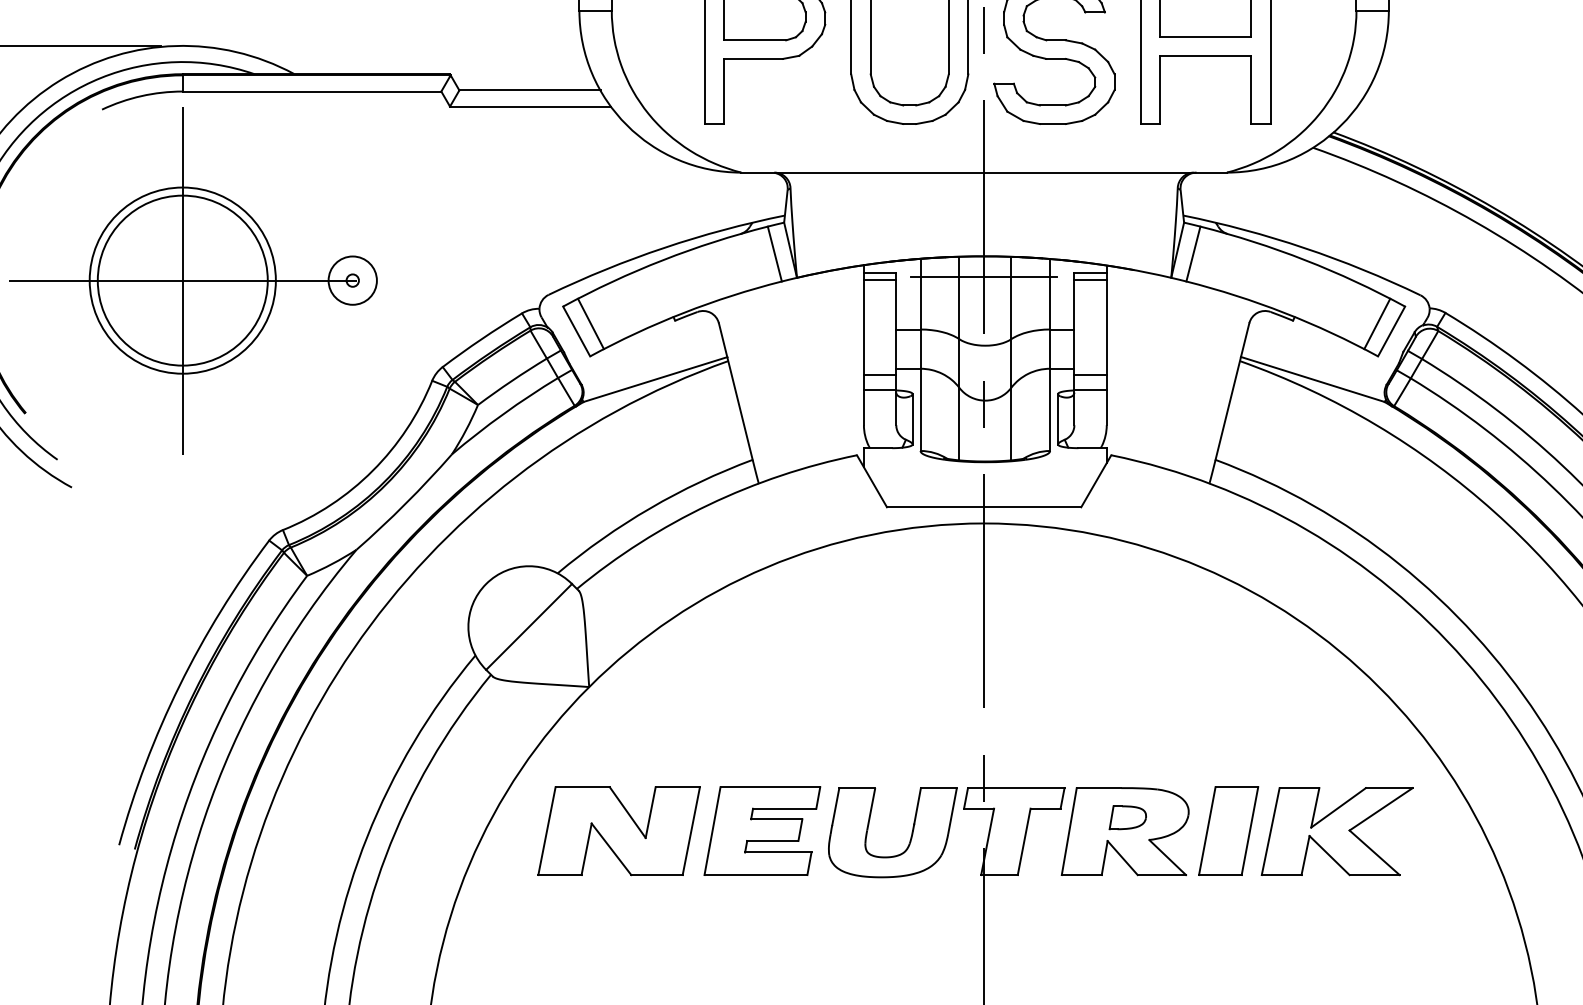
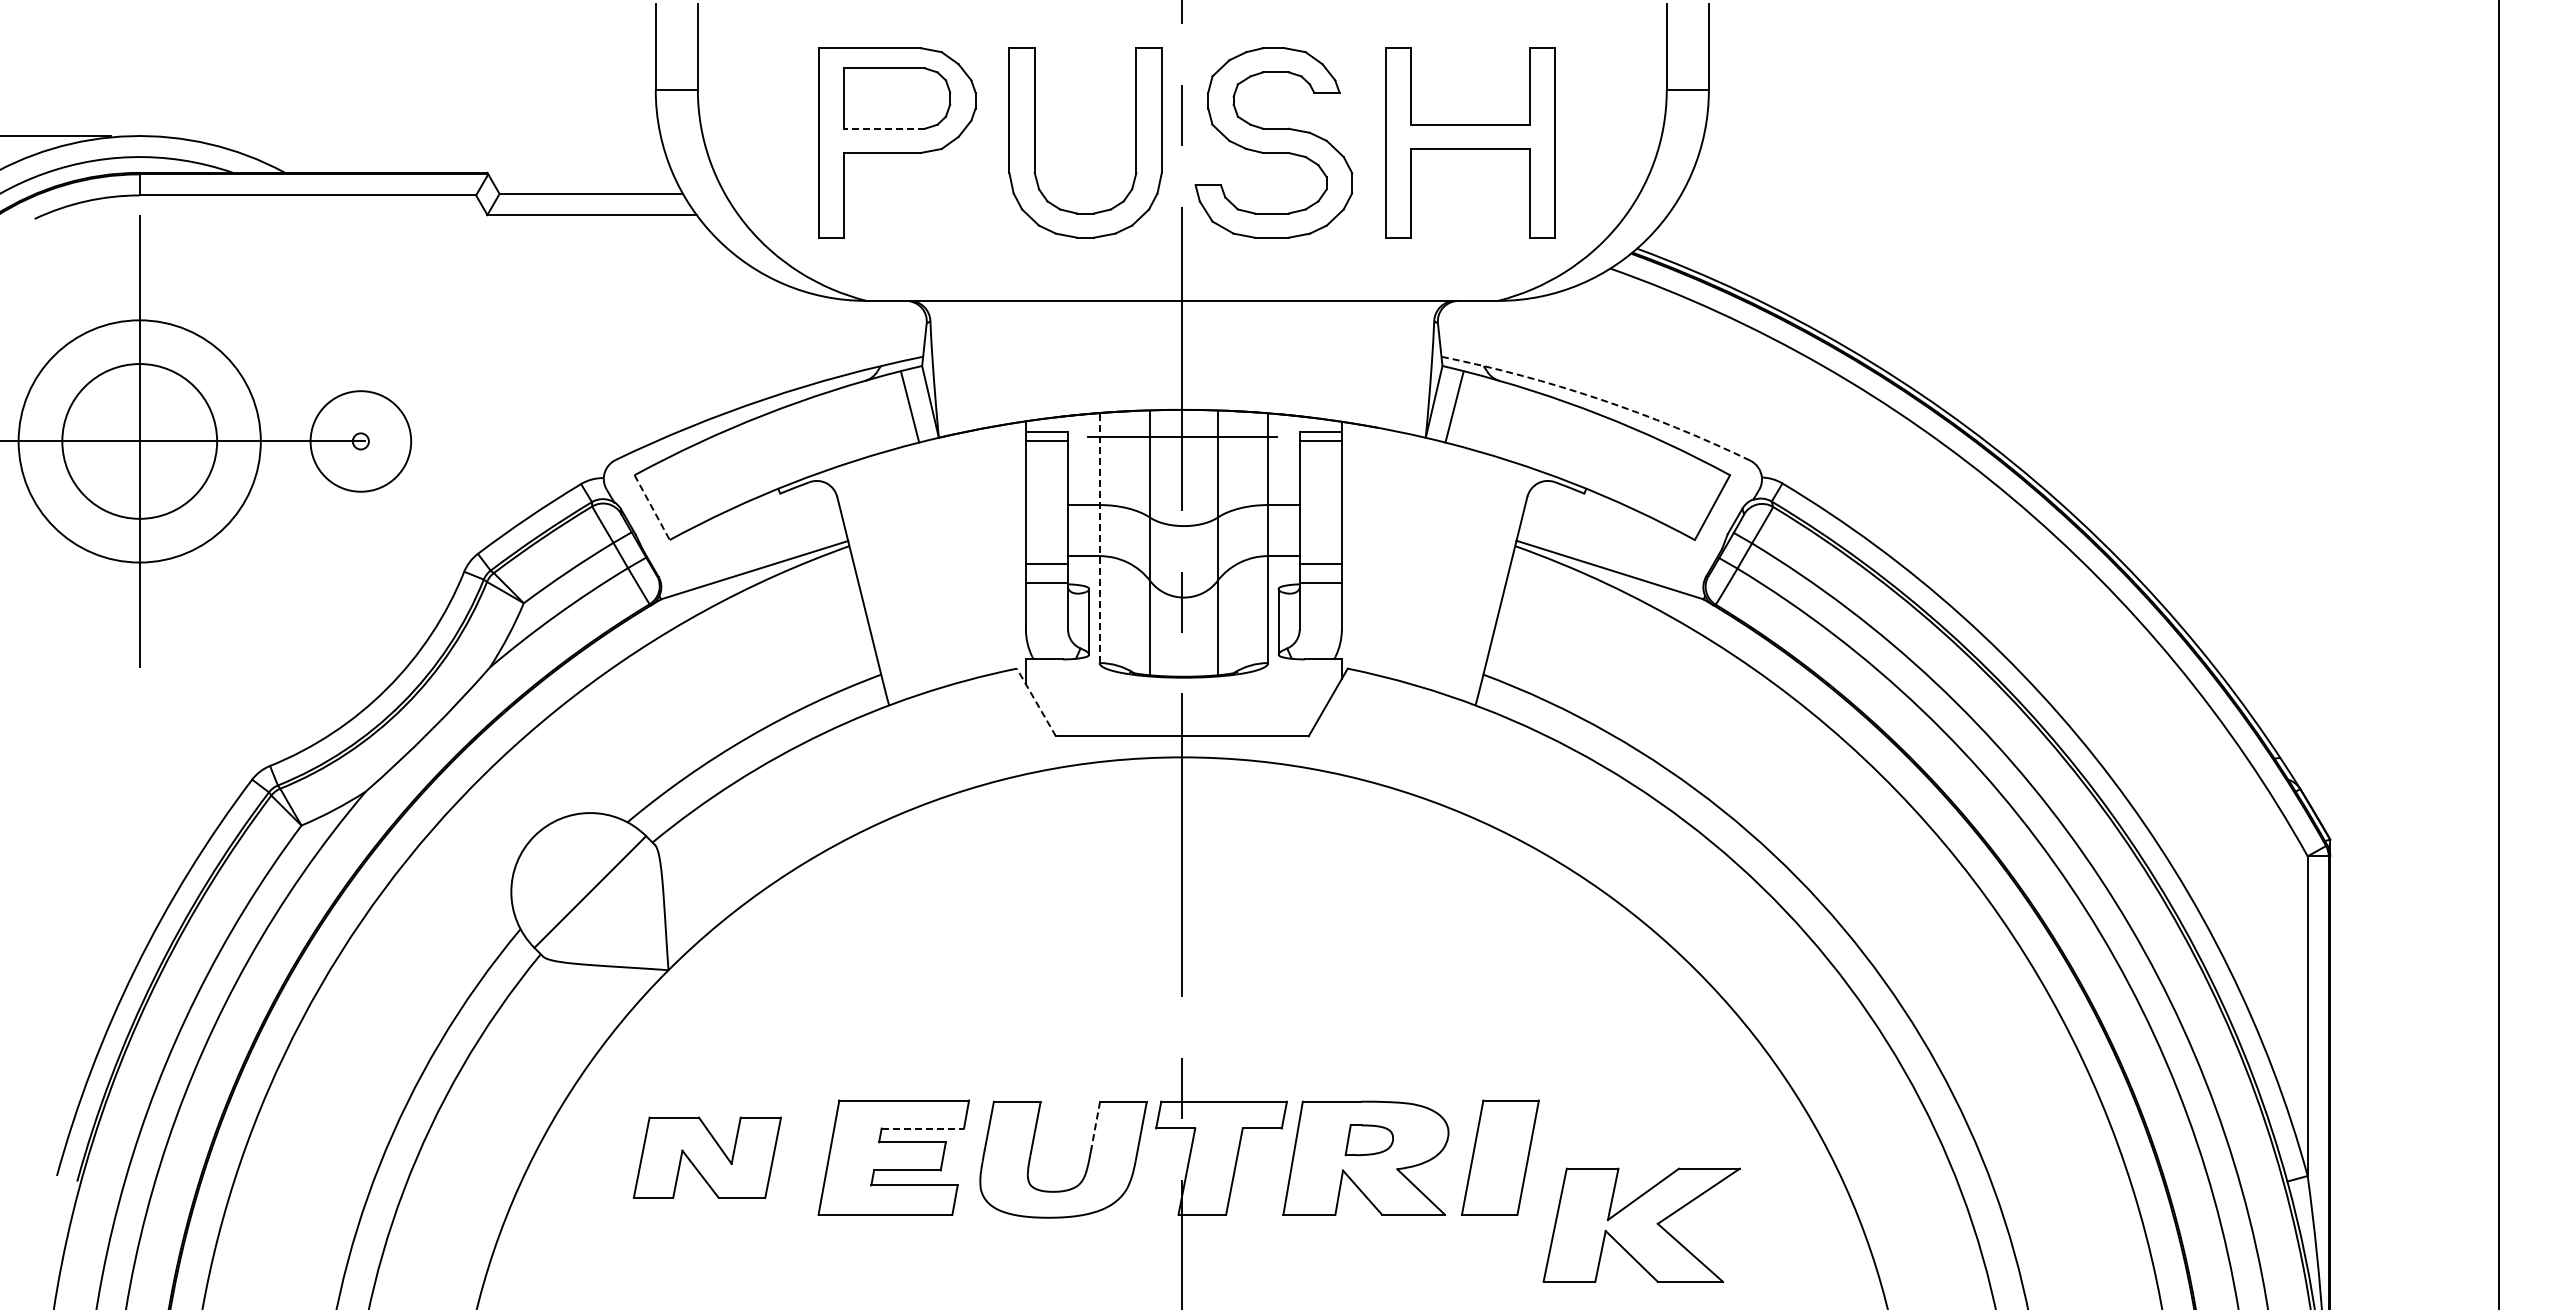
line: (755, 40) -> (884, 128), solid -> dashed
arc: (1304, 248) -> (1599, 399), solid -> dashed
circle: (182, 280) -> (139, 441), size x0.7
circle: (352, 280) -> (360, 441), size x1.6
line: (590, 323) -> (670, 497), removed
line: (1377, 323) -> (1693, 497), removed
line: (576, 331) -> (652, 507), solid -> dashed
line: (920, 355) -> (1099, 538), solid -> dashed
line: (872, 481) -> (1036, 702), solid -> dashed
line: (917, 806) -> (1095, 1125), solid -> dashed
line: (785, 808) -> (923, 1128), solid -> dashed
part: (619, 830) -> (707, 1157), size x0.7
part: (1337, 830) -> (1641, 1224), moved

